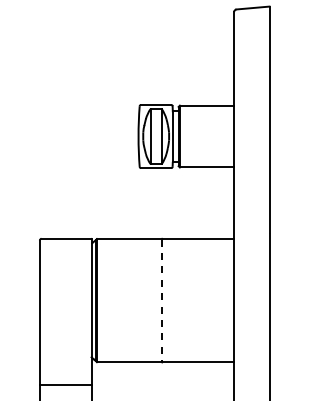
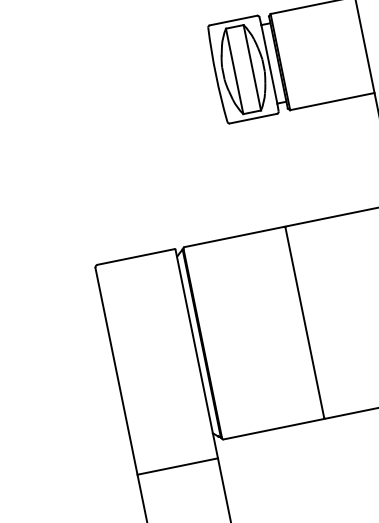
line: (162, 301) -> (305, 324), dashed -> solid
line: (65, 385) -> (177, 466), moved

